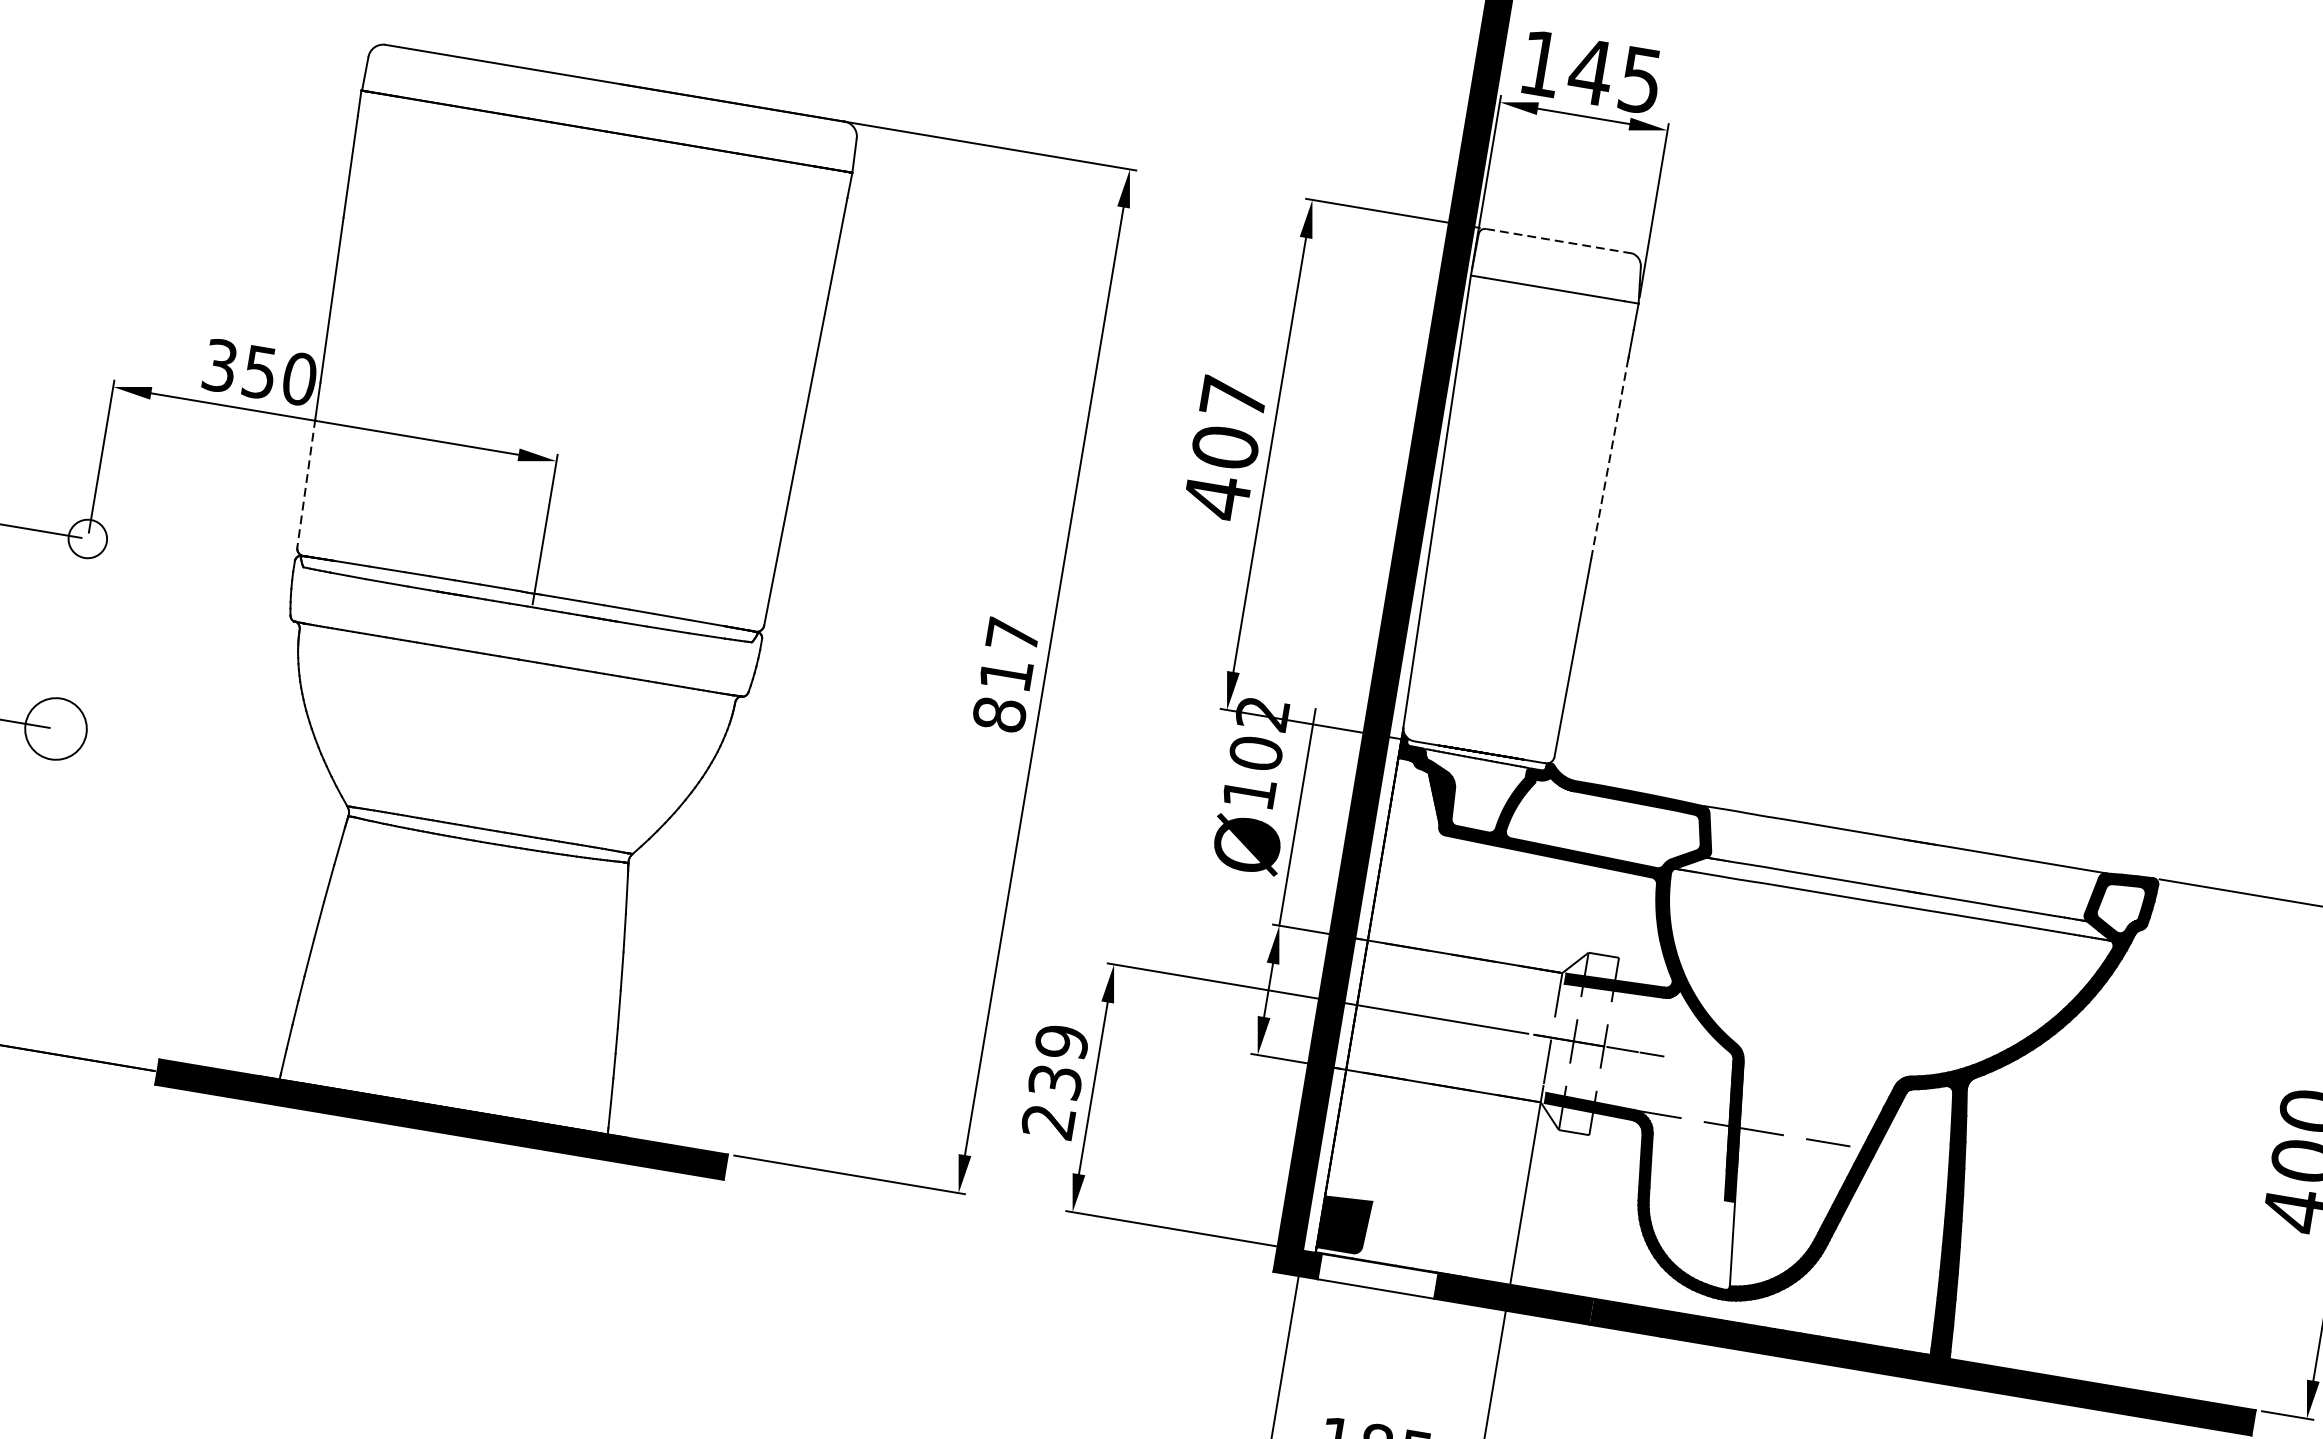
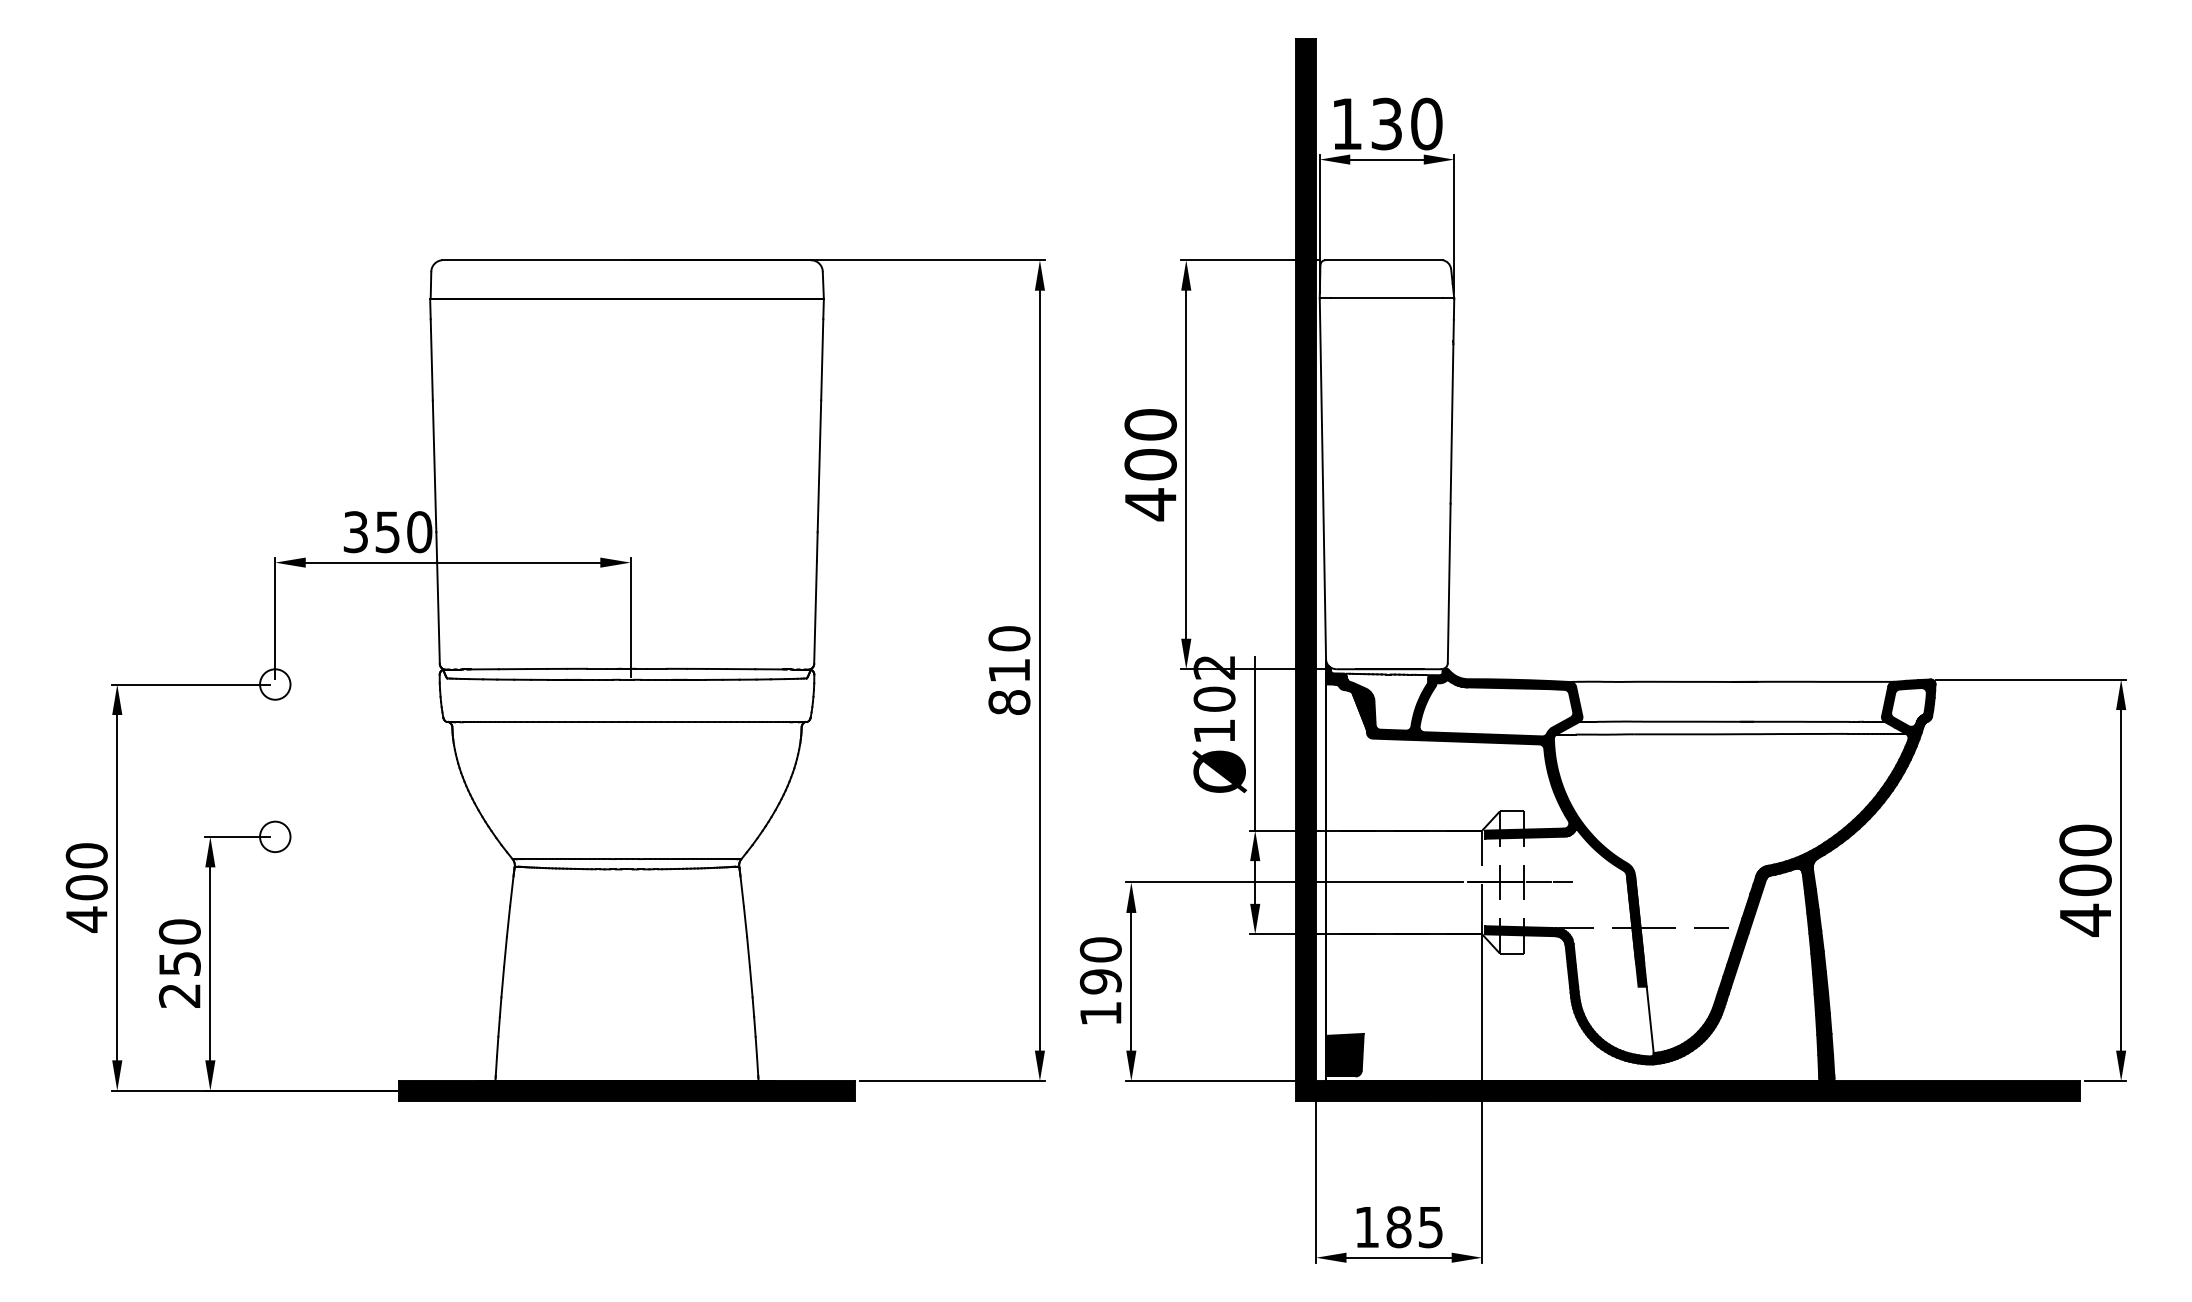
text: (1615, 75) -> (1406, 123), 145 -> 130
line: (1559, 241) -> (1384, 260), dashed -> solid
text: (1233, 397) -> (1150, 424), 407 -> 400
line: (1610, 459) -> (1452, 423), dashed -> solid
line: (306, 484) -> (438, 613), dashed -> solid
text: (1013, 634) -> (1009, 638), 817 -> 810
circle: (56, 728) -> (275, 836), size x0.62
text: (1054, 1081) -> (1100, 981), 239 -> 190
fill: (1377, 1276) -> (1377, 1091), added

